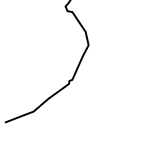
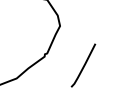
curve: (118, 94) -> (83, 64), added

